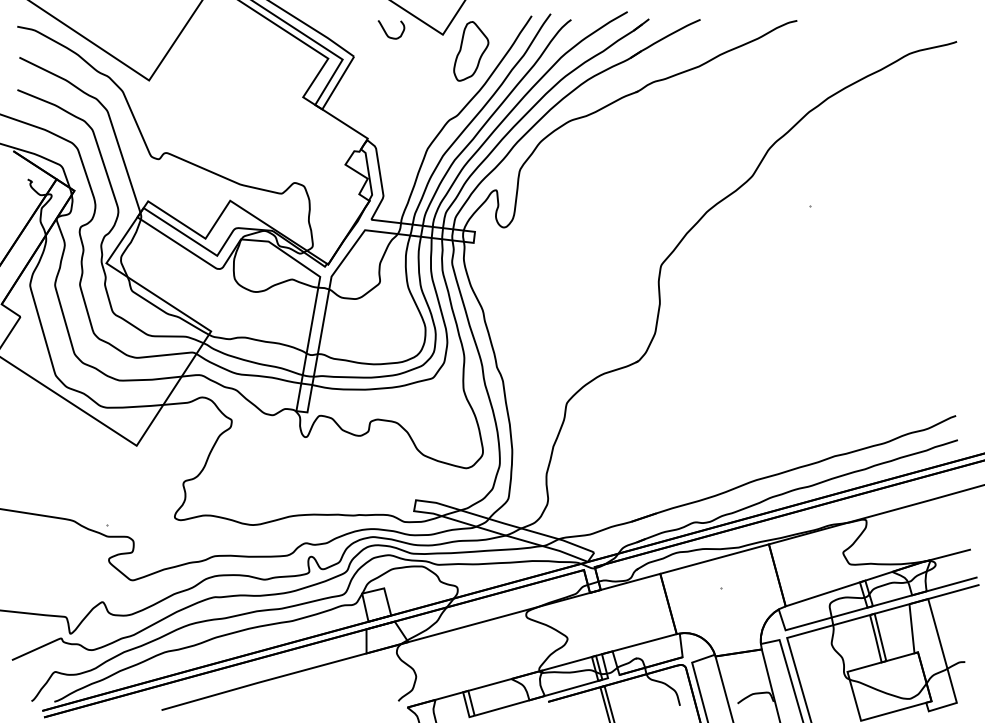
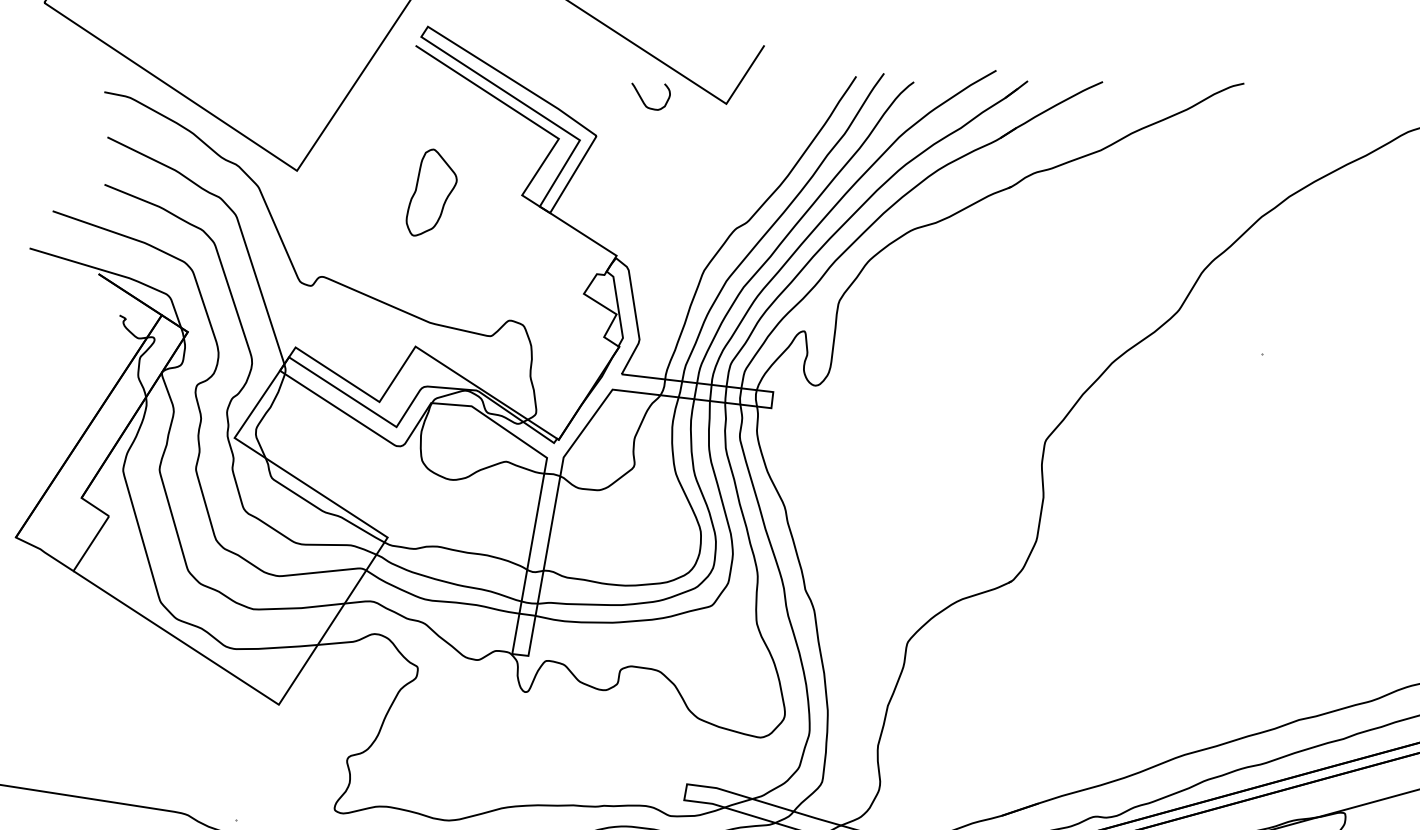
part: (471, 51) -> (432, 192), moved

